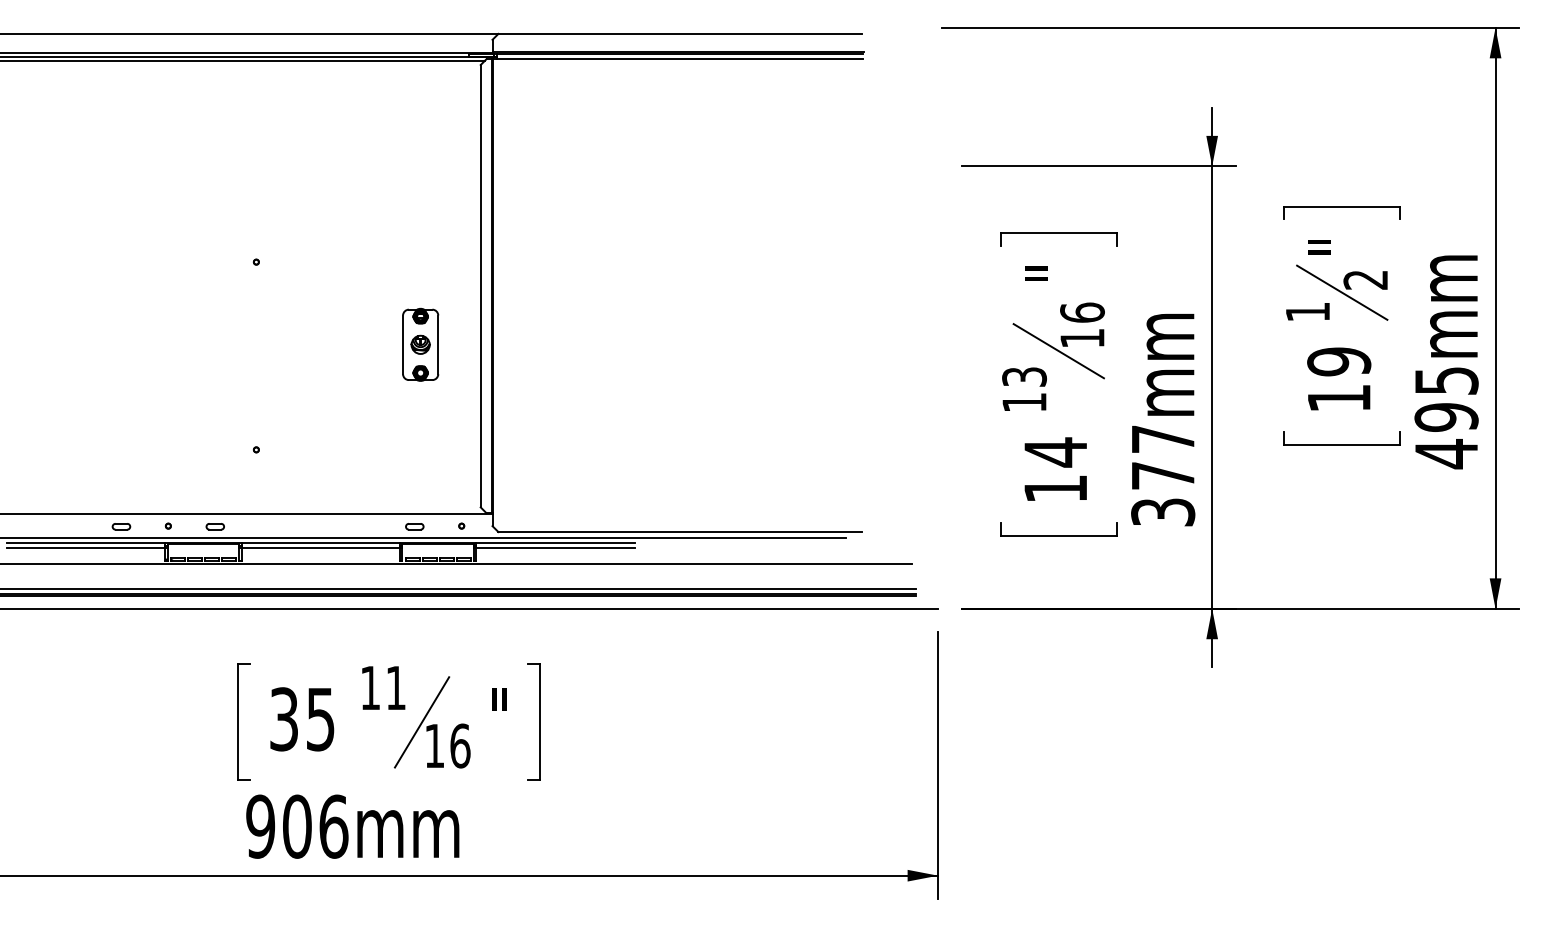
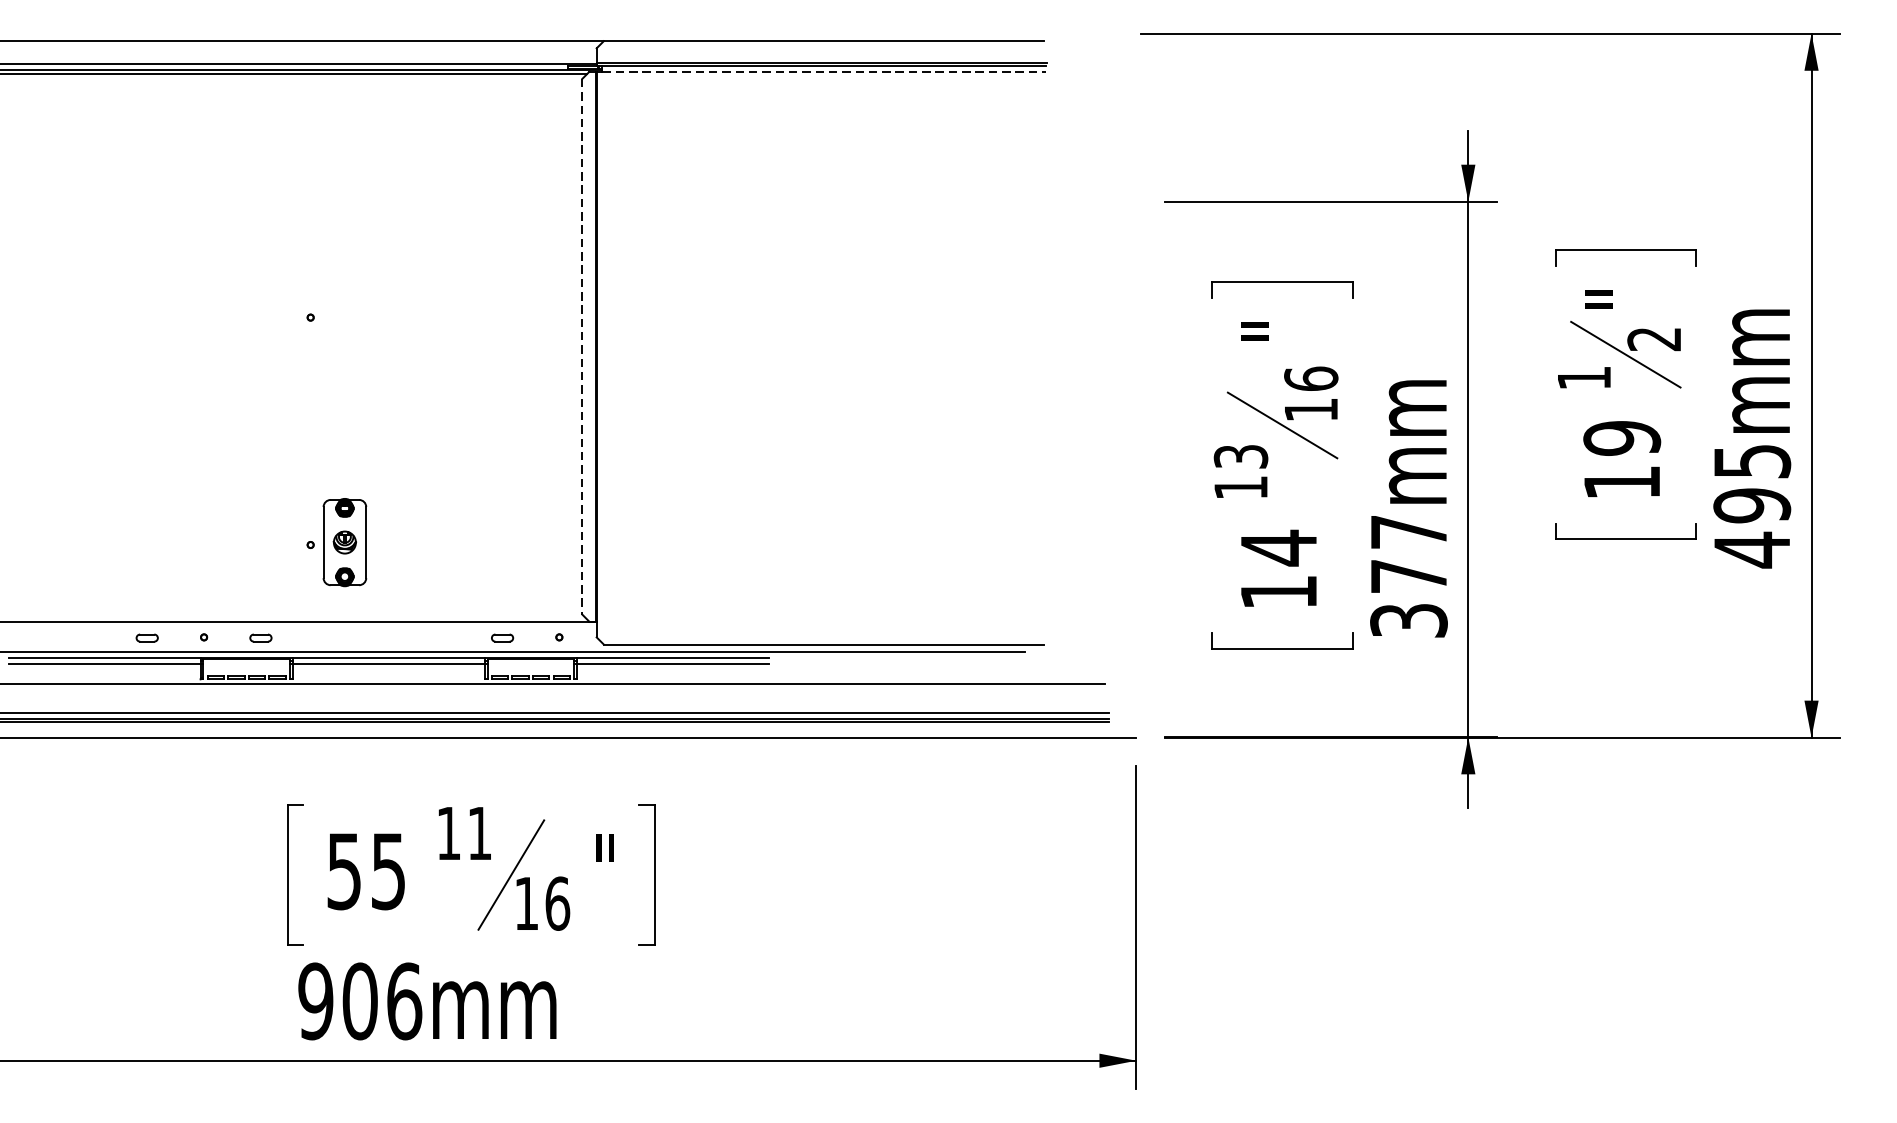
line: (680, 59) -> (824, 72), solid -> dashed
line: (480, 286) -> (582, 347), solid -> dashed
part: (420, 344) -> (344, 542), moved
text: (283, 718) -> (343, 870), 35 -> 55

